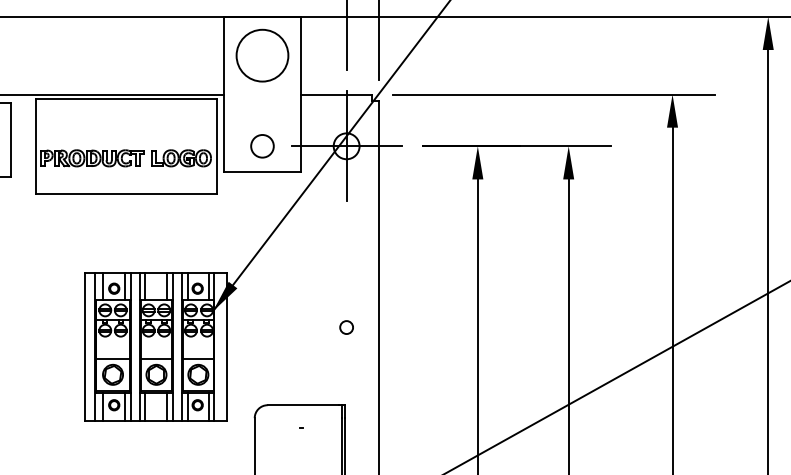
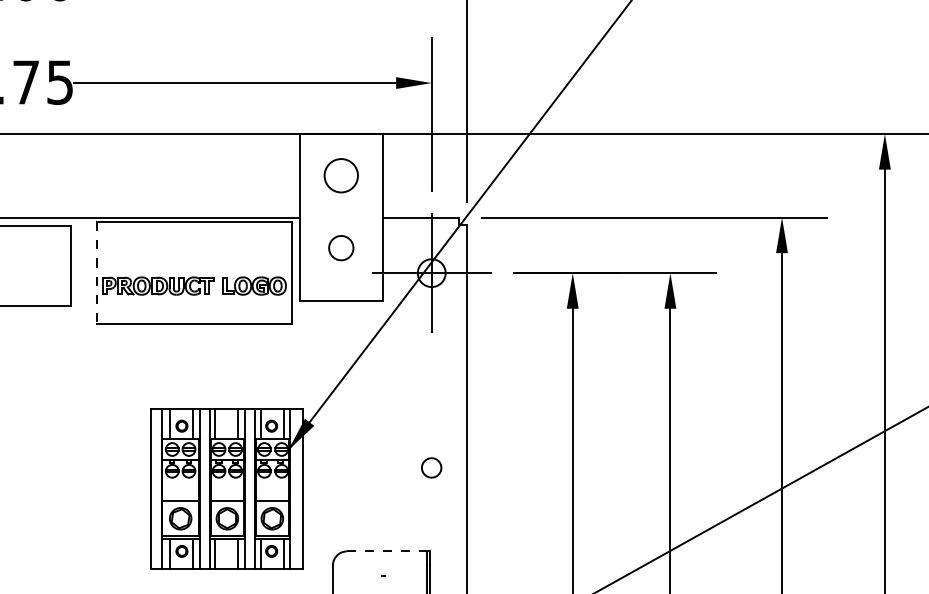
circle: (262, 55) -> (341, 175), size x0.6
line: (35, 146) -> (97, 273), solid -> dashed
circle: (262, 146) -> (341, 248), moved
circle: (346, 327) -> (431, 467), size x1.4
line: (303, 405) -> (385, 551), solid -> dashed

